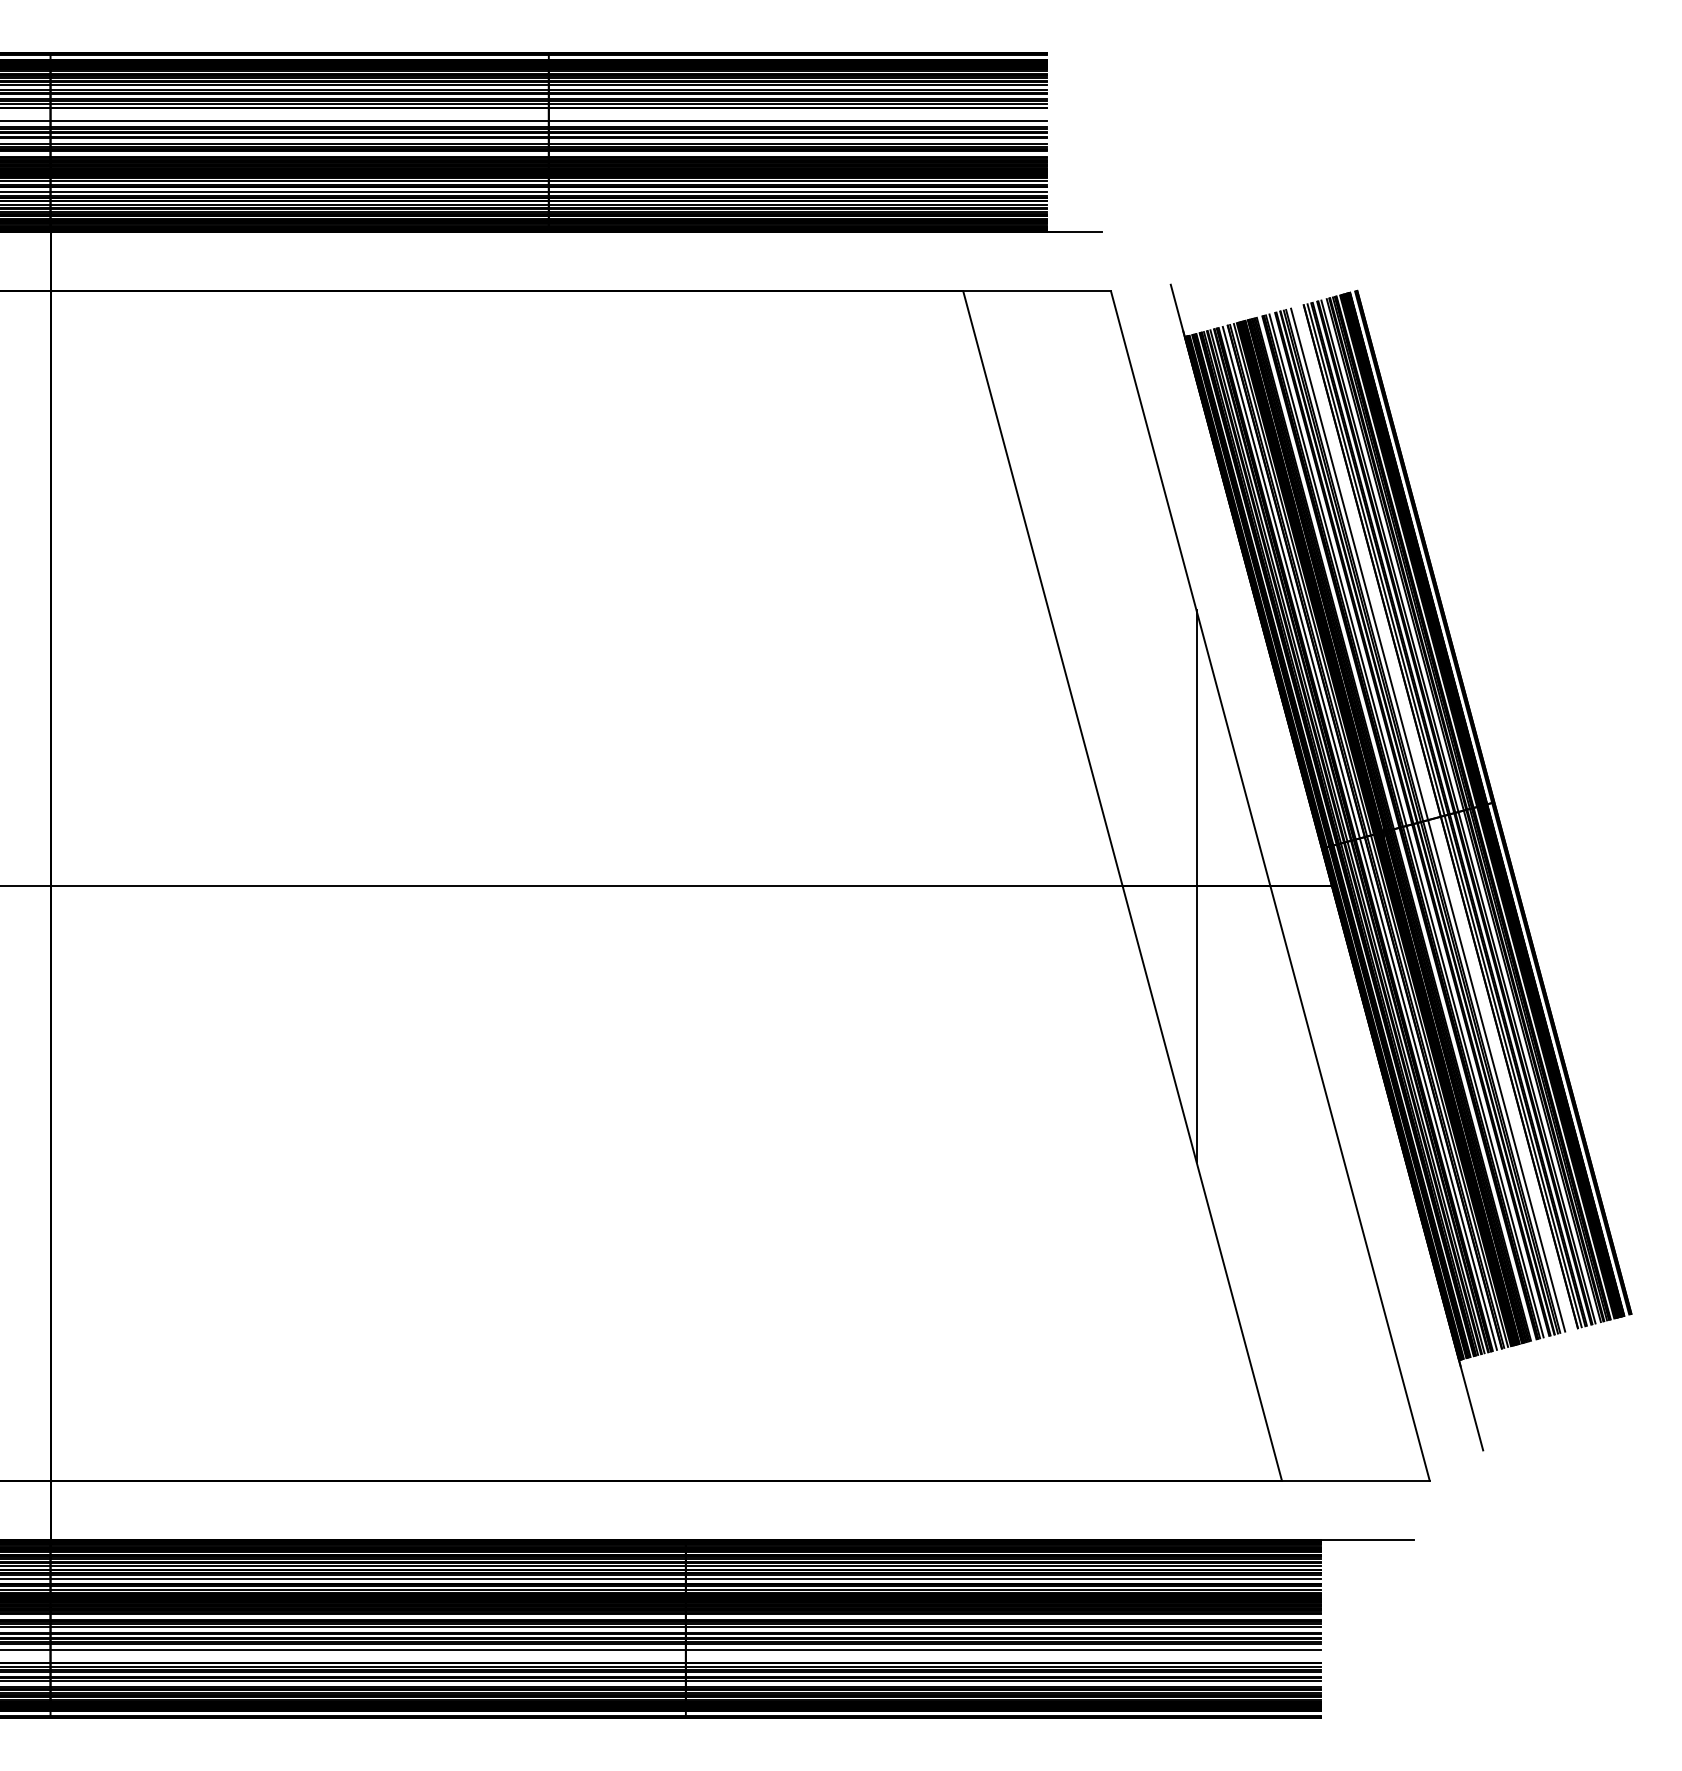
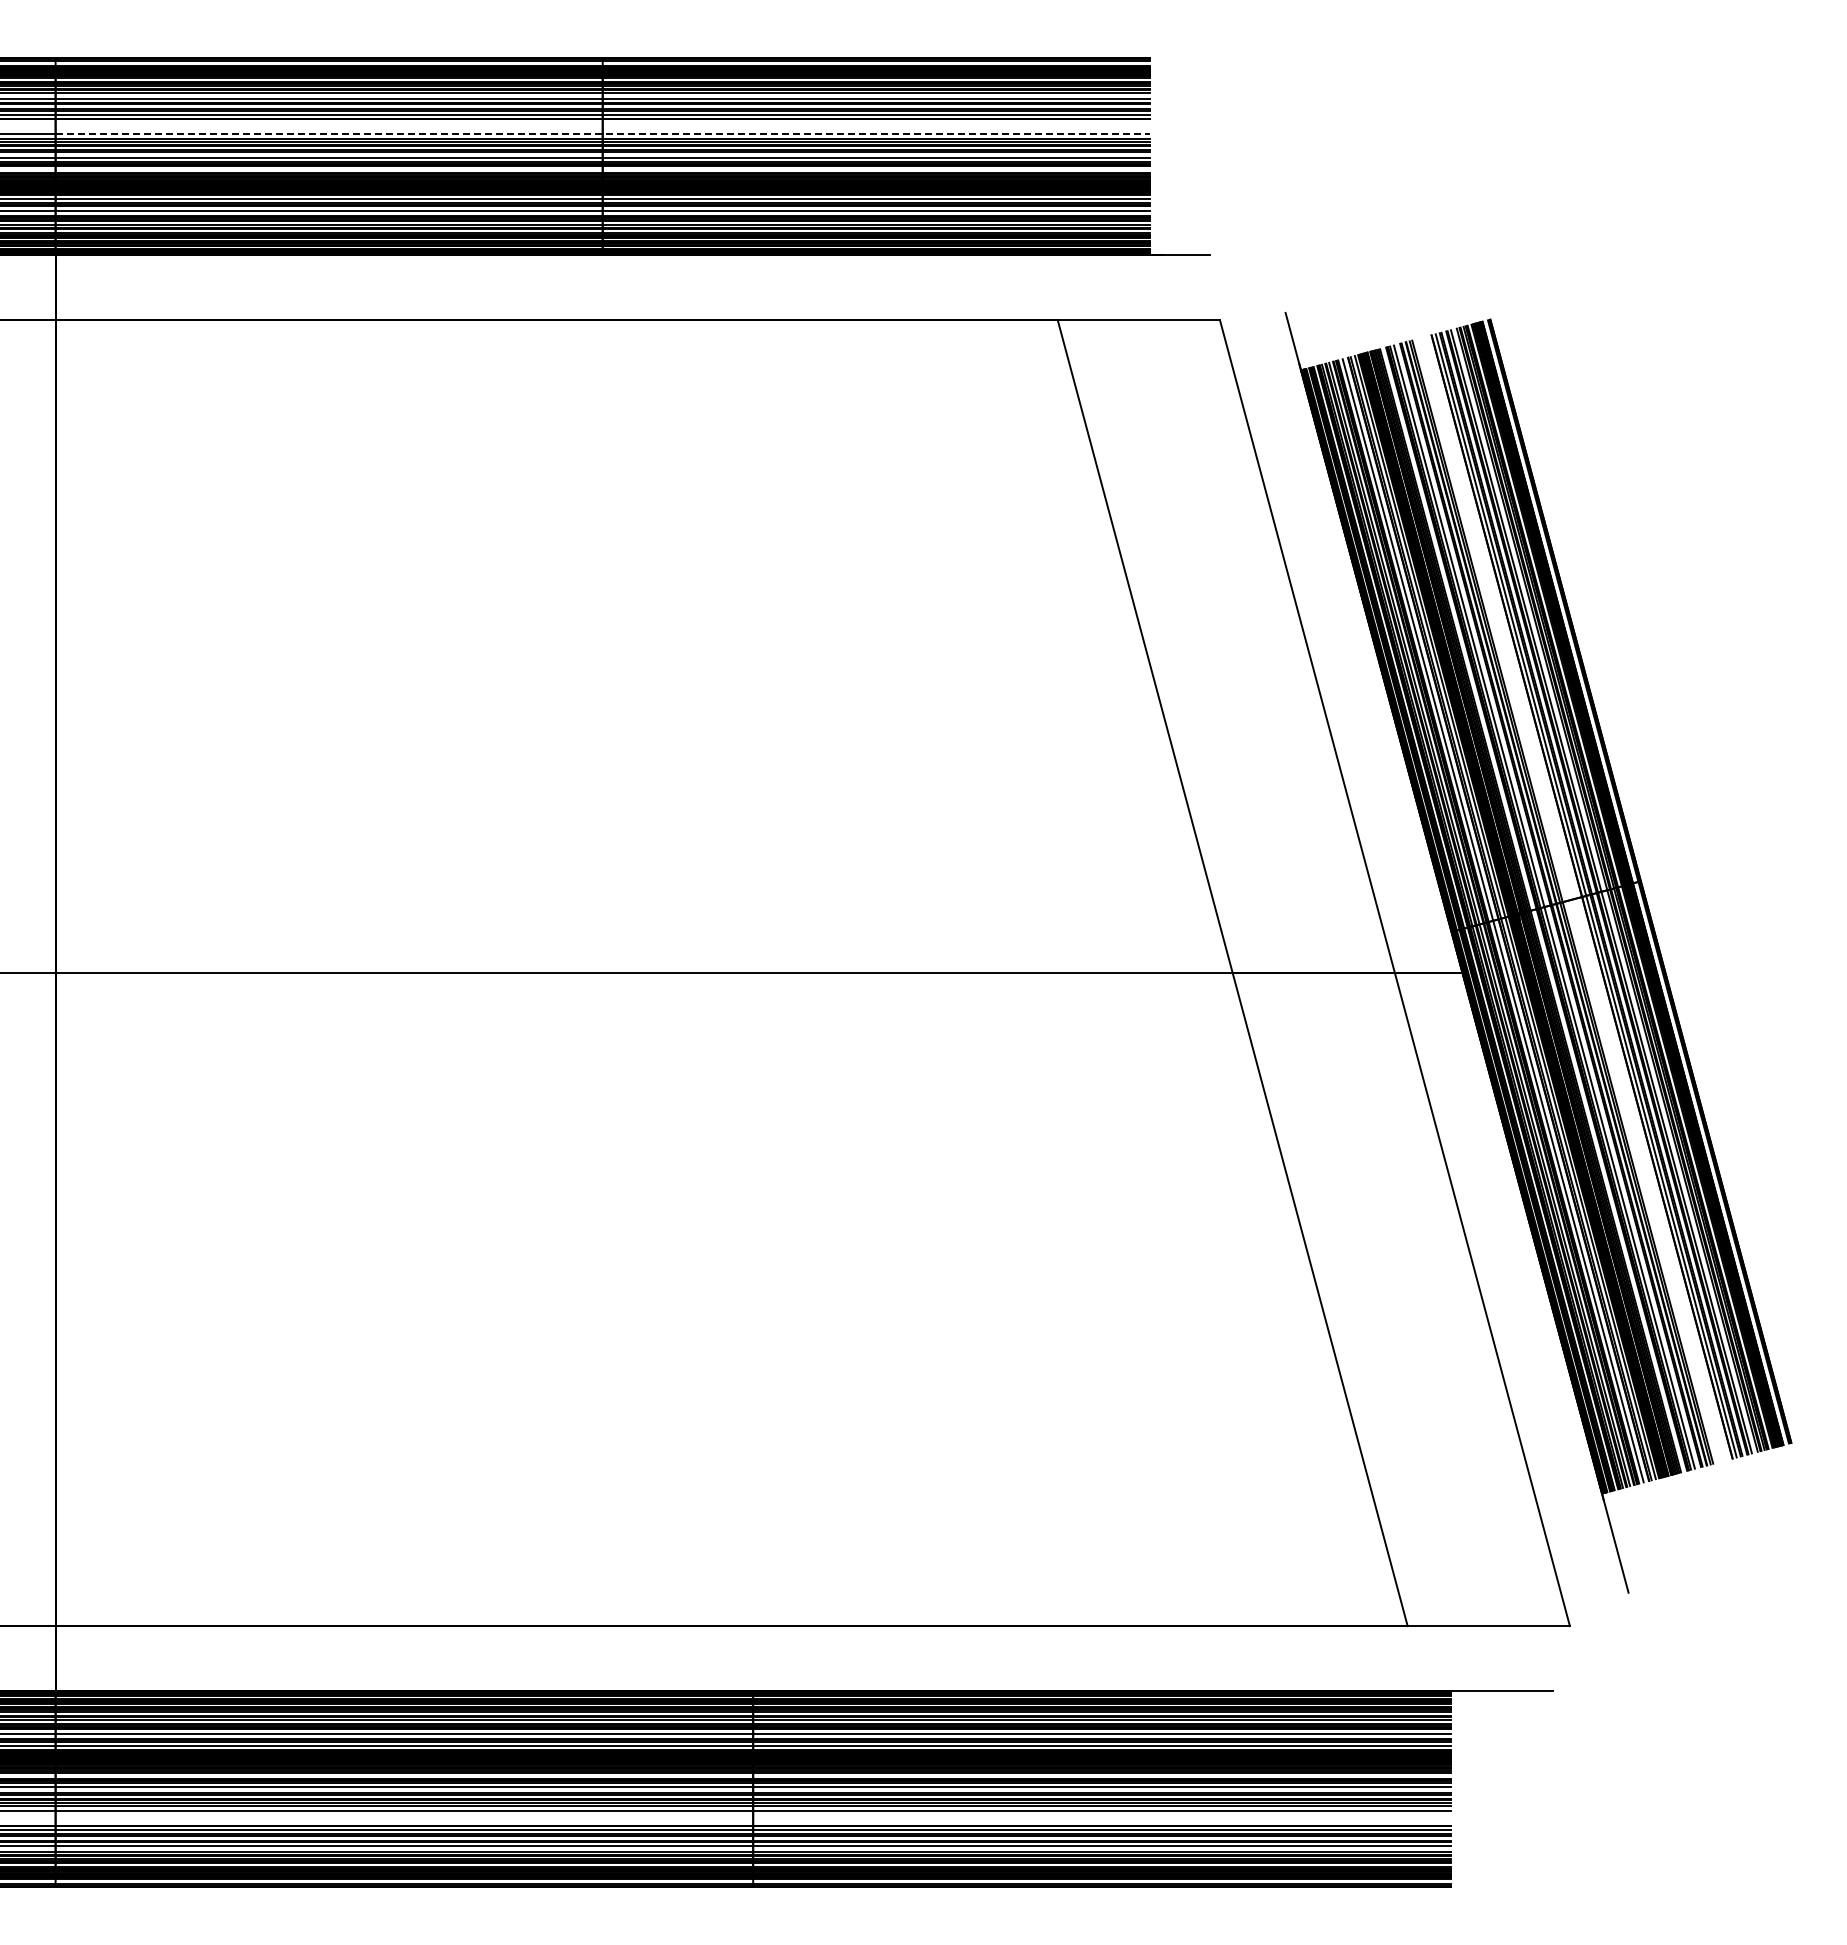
line: (549, 121) -> (603, 133), solid -> dashed
line: (1427, 819) -> (1567, 900), removed
line: (1196, 885) -> (1313, 972), removed

